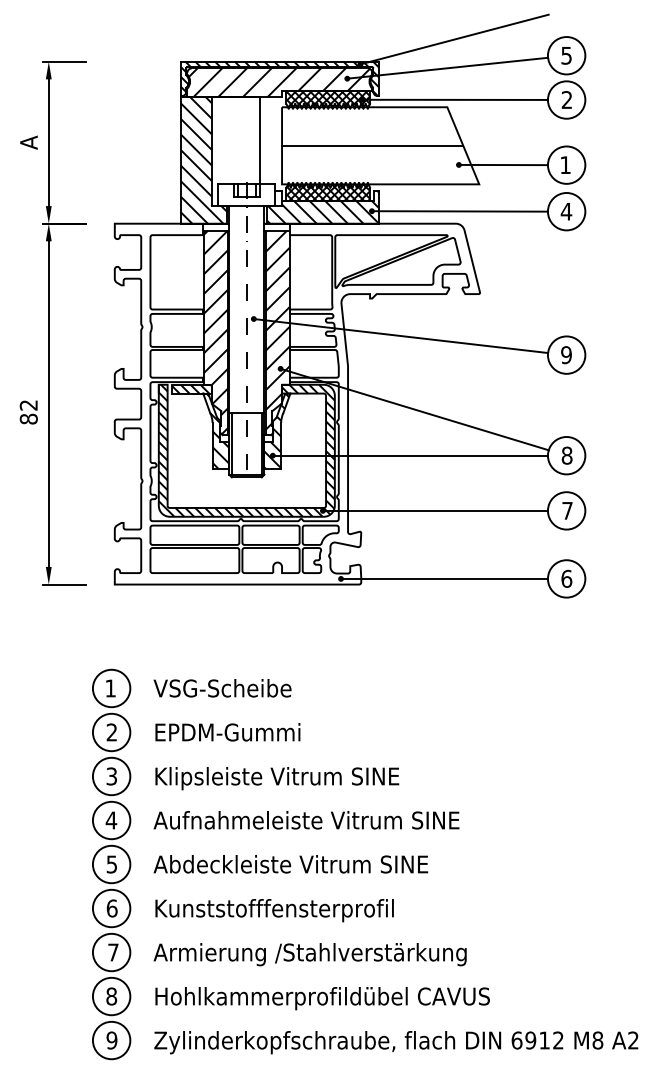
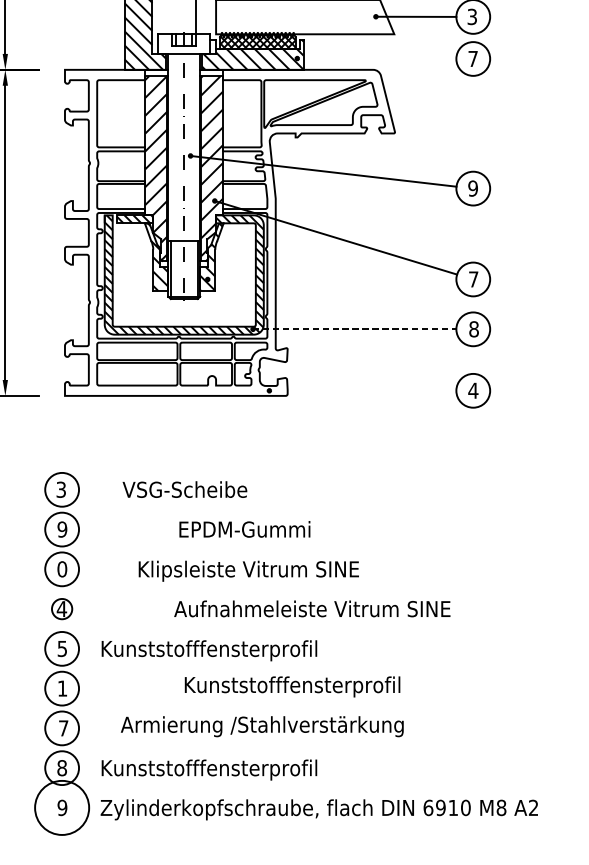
text: (565, 165) -> (472, 17), 1 -> 3
line: (459, 211) -> (376, 58), removed
text: (566, 211) -> (473, 58), 4 -> 7
line: (409, 455) -> (331, 279), removed
text: (566, 455) -> (473, 279), 8 -> 7
line: (435, 510) -> (354, 328), solid -> dashed
text: (567, 510) -> (474, 328), 7 -> 8
line: (444, 578) -> (362, 390), removed
text: (566, 578) -> (473, 390), 6 -> 4
text: (110, 688) -> (61, 489), 1 -> 3
text: (222, 688) -> (184, 489), moved
text: (111, 732) -> (61, 529), 2 -> 9
text: (227, 732) -> (244, 529), moved
text: (111, 776) -> (61, 569), 3 -> 0
text: (277, 778) -> (249, 571), moved
circle: (111, 820) -> (61, 609), size x0.6
text: (306, 820) -> (312, 609), moved
text: (290, 866) -> (223, 650), Abdeckleiste Vitrum SINE -> Kunststofffensterprofil
text: (111, 908) -> (61, 688), 6 -> 1
text: (274, 910) -> (292, 686), moved
text: (309, 954) -> (261, 726), moved
text: (323, 998) -> (253, 769), Hohlkammerprofildübel CAVUS -> Kunststofffensterprofil
circle: (111, 1040) -> (61, 807), size x1.6
text: (558, 1040) -> (465, 807), 6912 -> 6910

